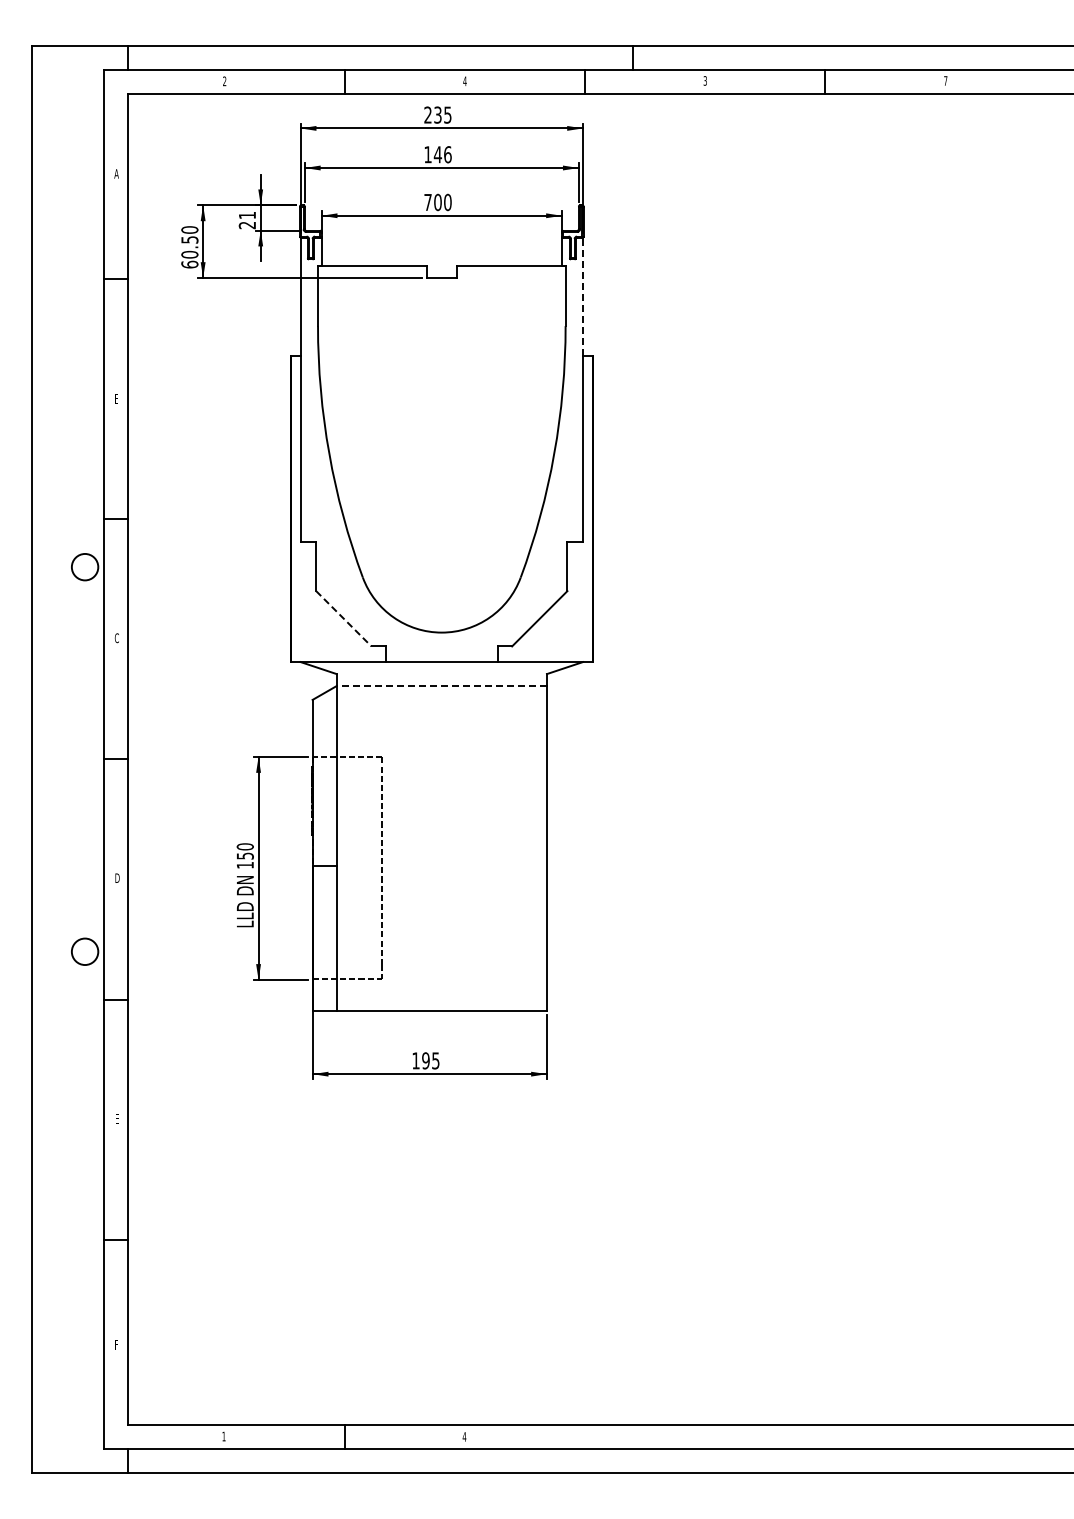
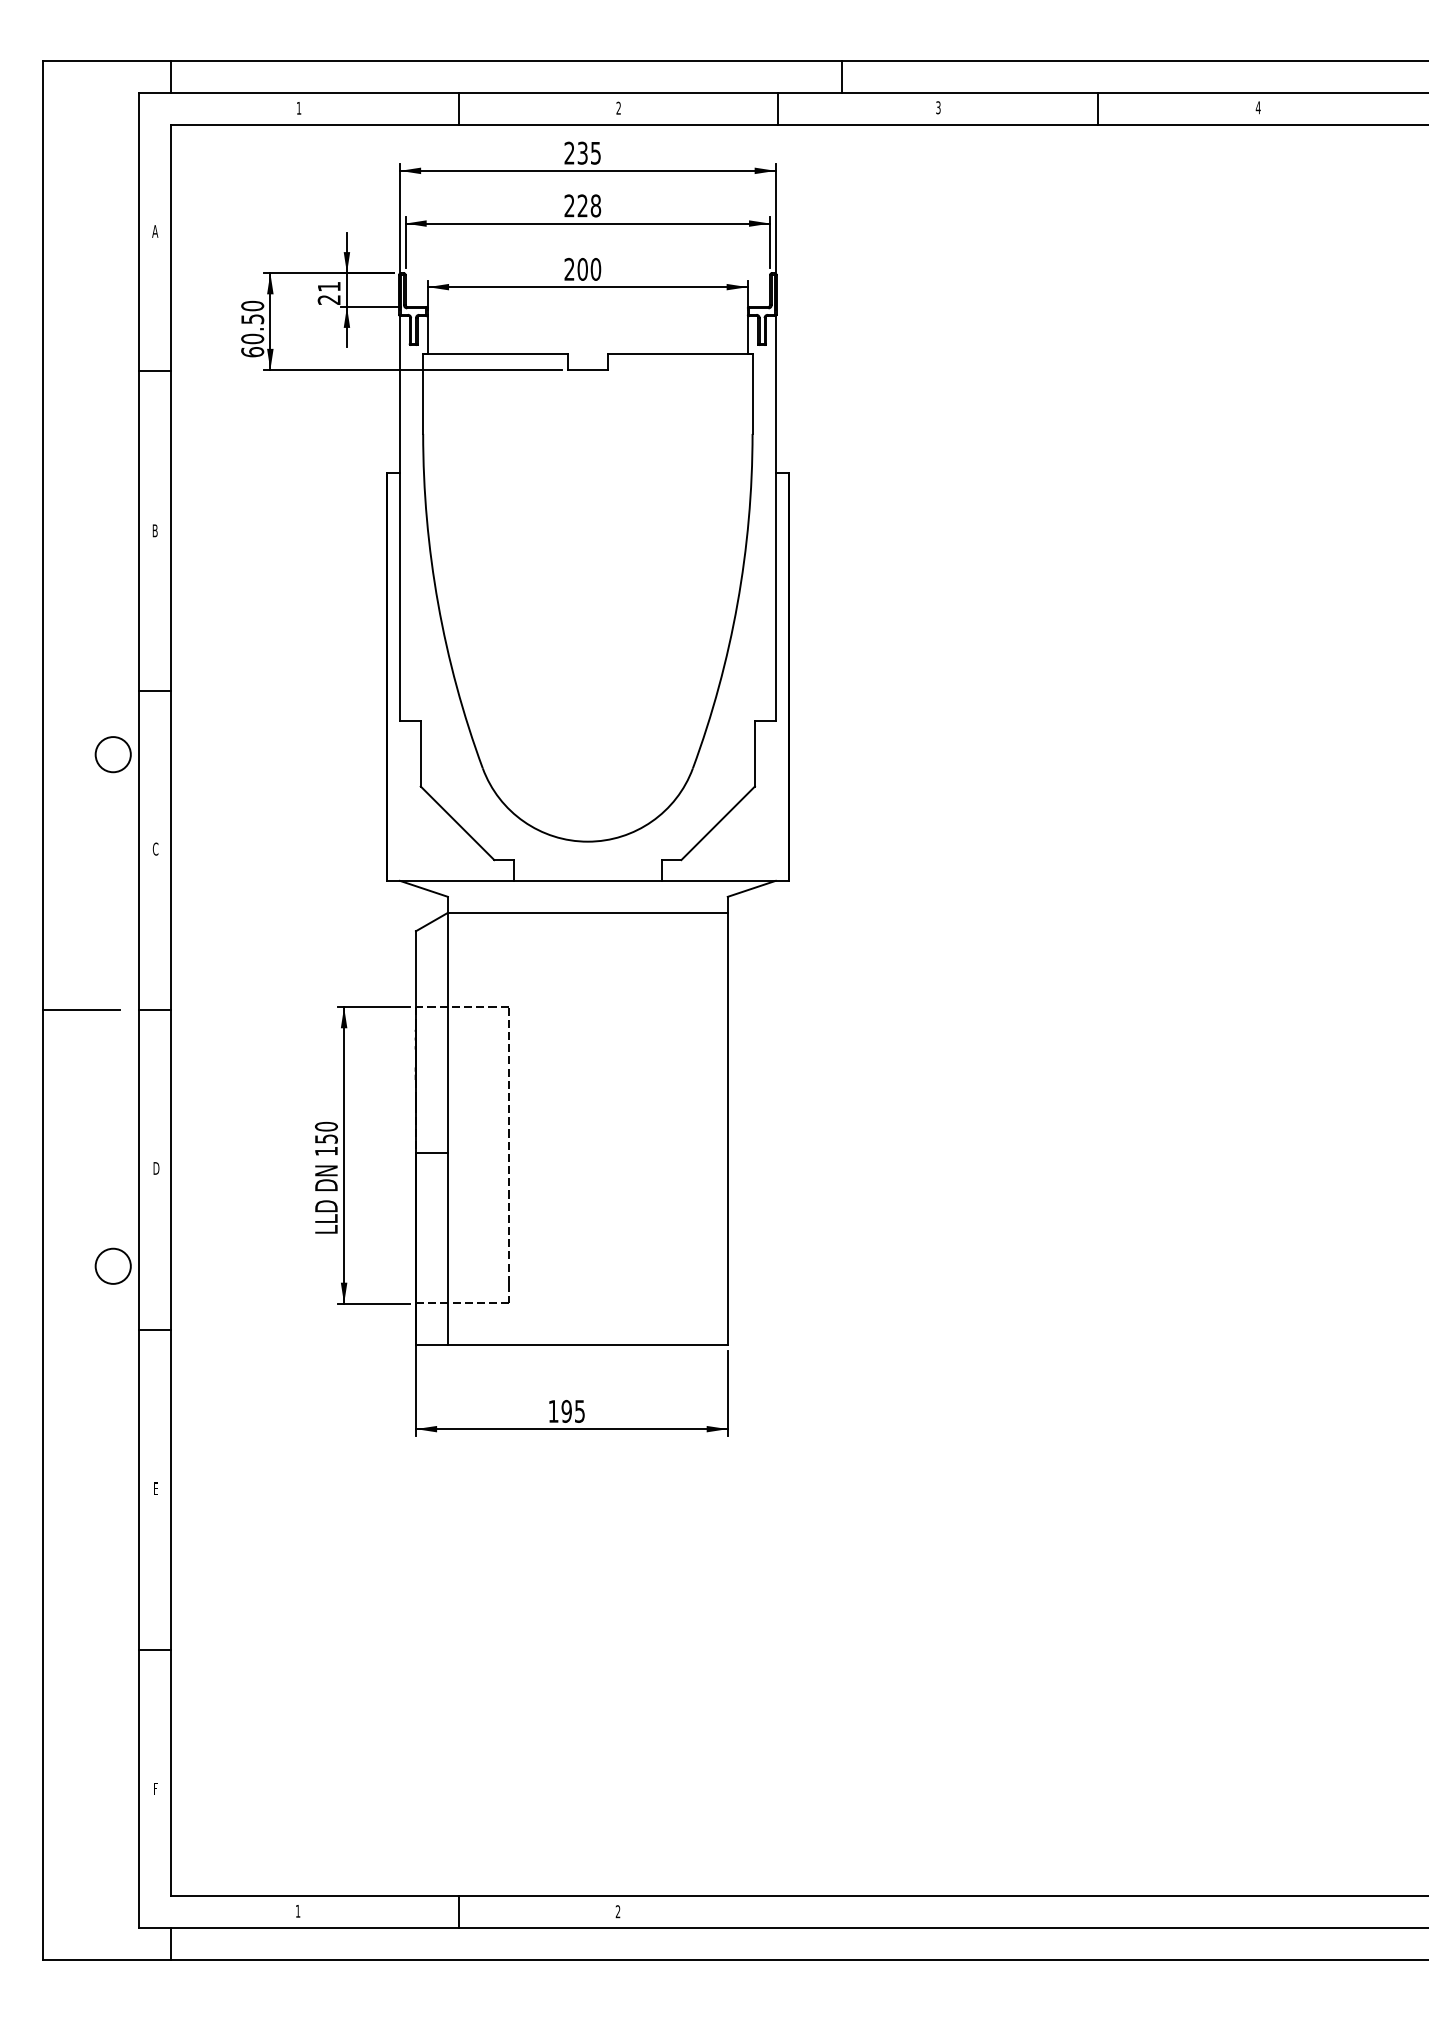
text: (224, 80) -> (298, 107), 2 -> 1
text: (945, 80) -> (1257, 107), 7 -> 4
text: (464, 81) -> (618, 108), 4 -> 2
text: (437, 154) -> (582, 205), 146 -> 228
text: (427, 201) -> (568, 268), 700 -> 200
line: (583, 296) -> (776, 394), dashed -> solid
text: (116, 398) -> (155, 530), E -> B
line: (344, 619) -> (458, 824), dashed -> solid
line: (441, 686) -> (587, 913), dashed -> solid
line: (60, 759) -> (80, 1010), added
text: (464, 1436) -> (618, 1911), 4 -> 2

